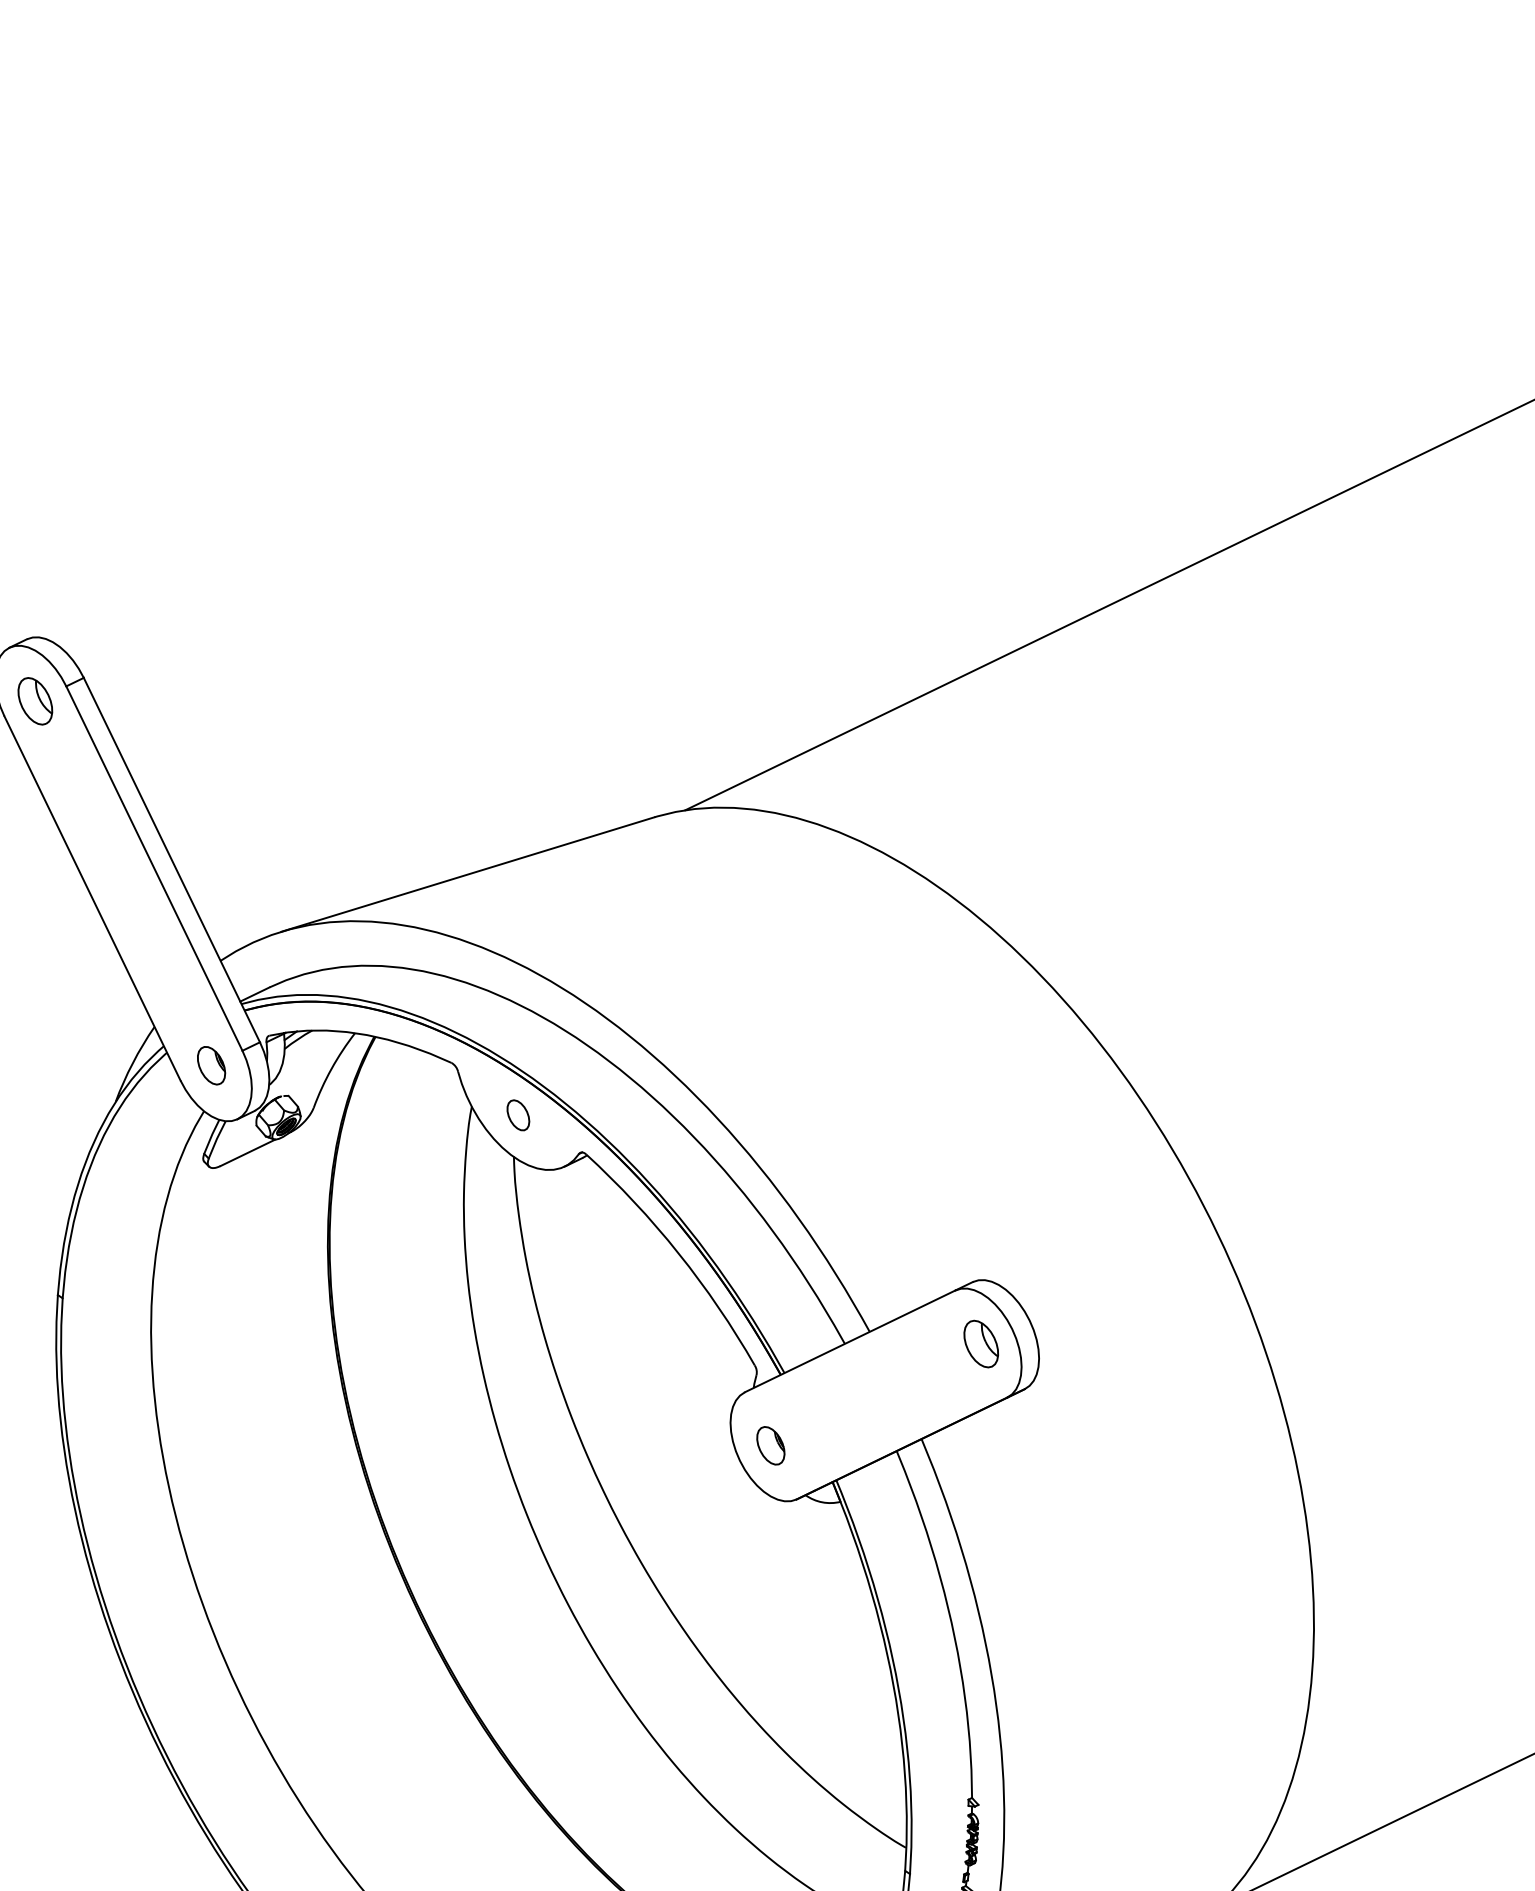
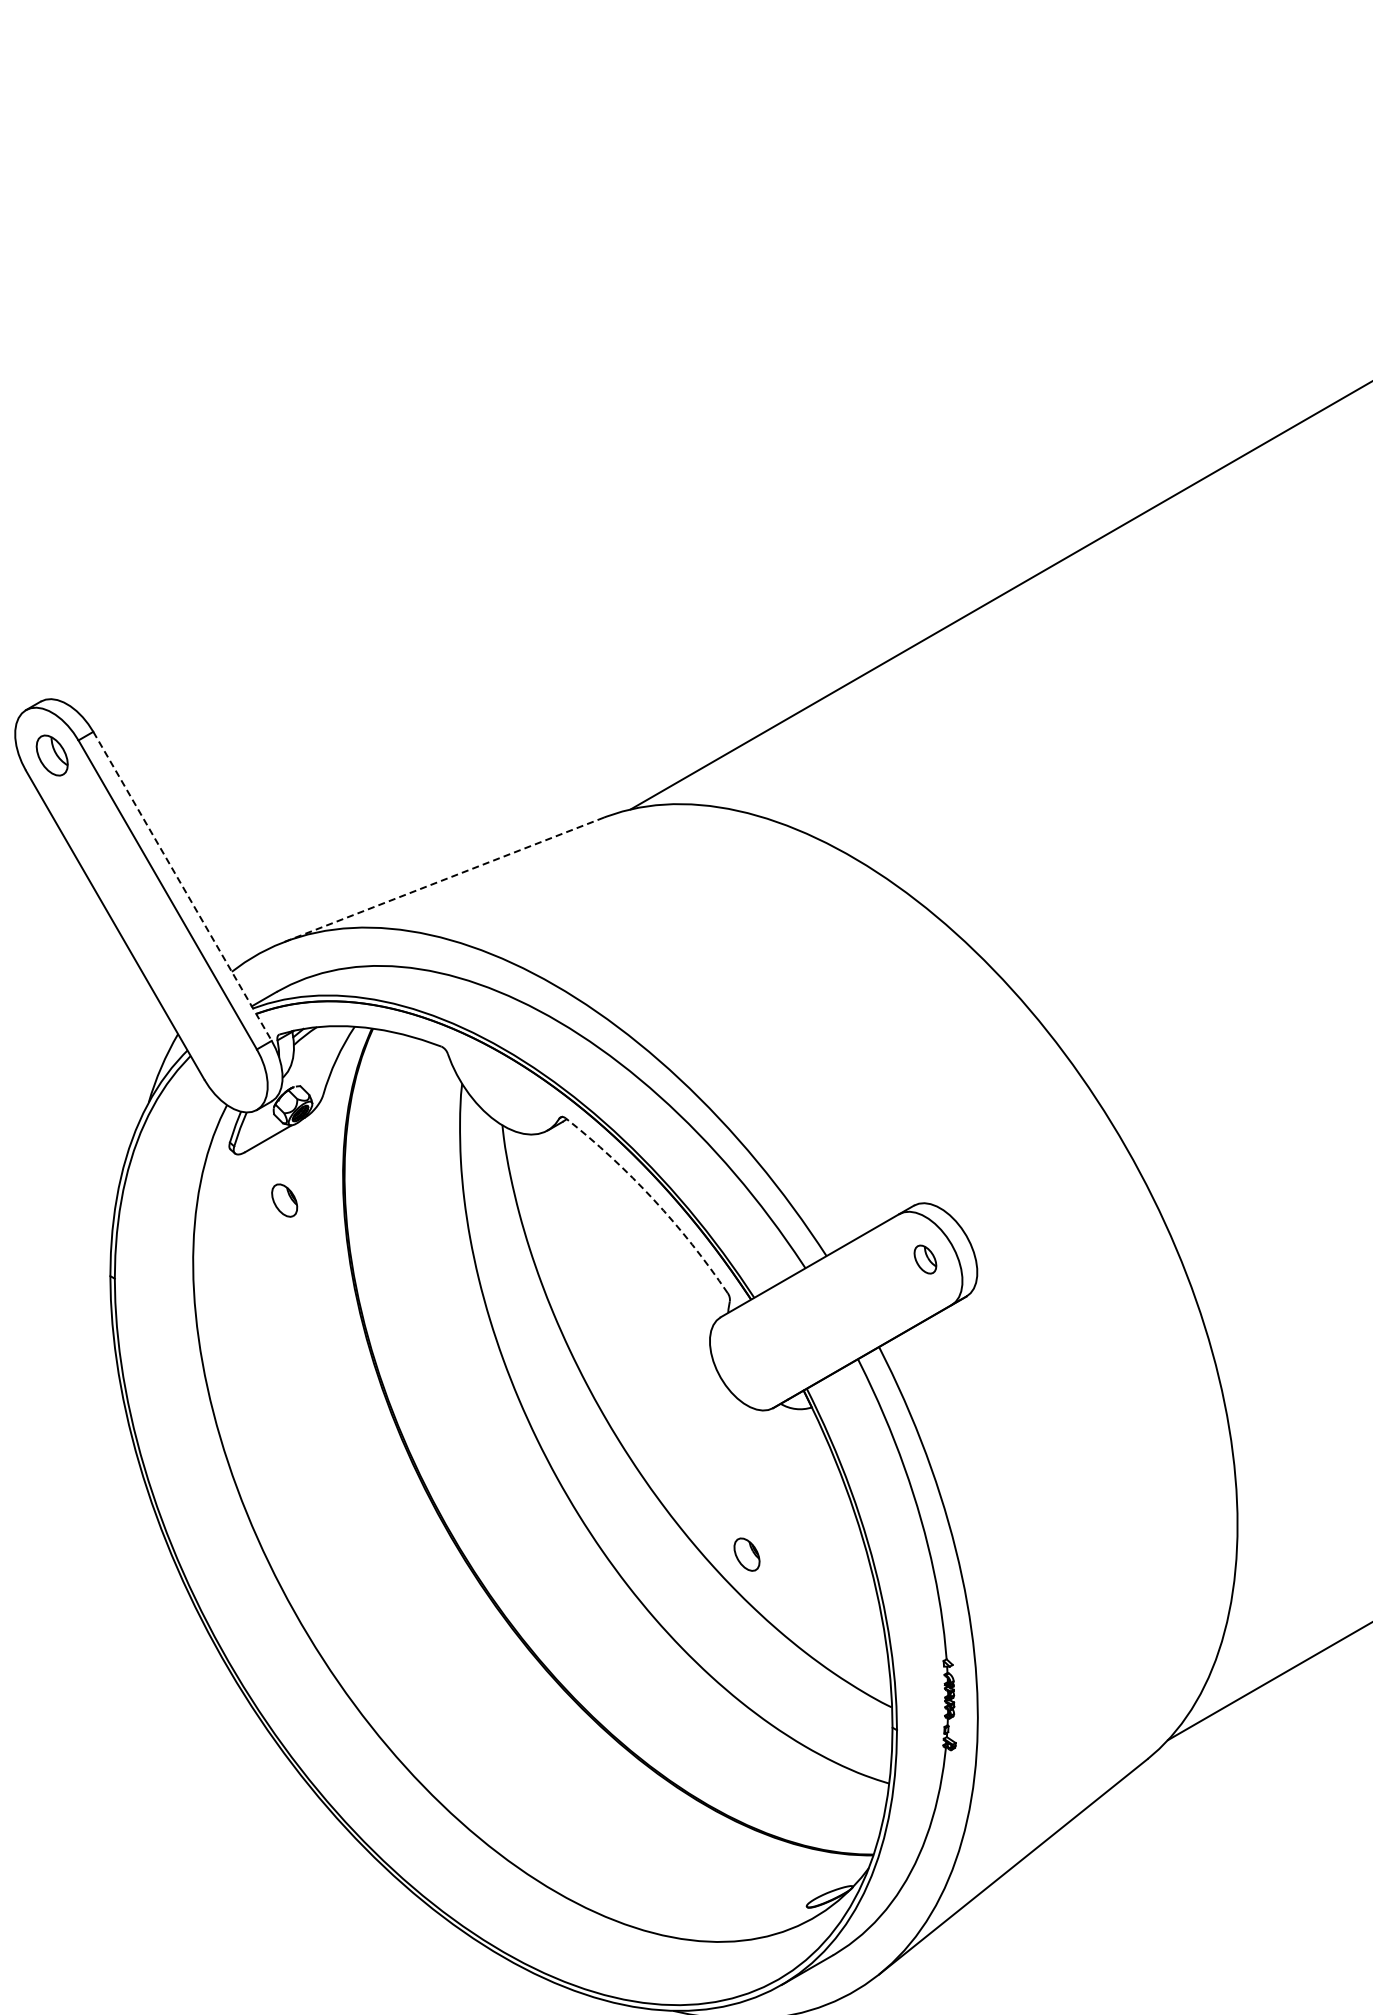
line: (171, 860) -> (182, 886), solid -> dashed
line: (467, 875) -> (443, 880), solid -> dashed
part: (211, 1065) -> (284, 1200), moved
part: (518, 1115) -> (503, 1088), removed
arc: (678, 1253) -> (653, 1199), solid -> dashed
part: (981, 1343) -> (925, 1259), size x0.7
part: (770, 1445) -> (746, 1554), moved

